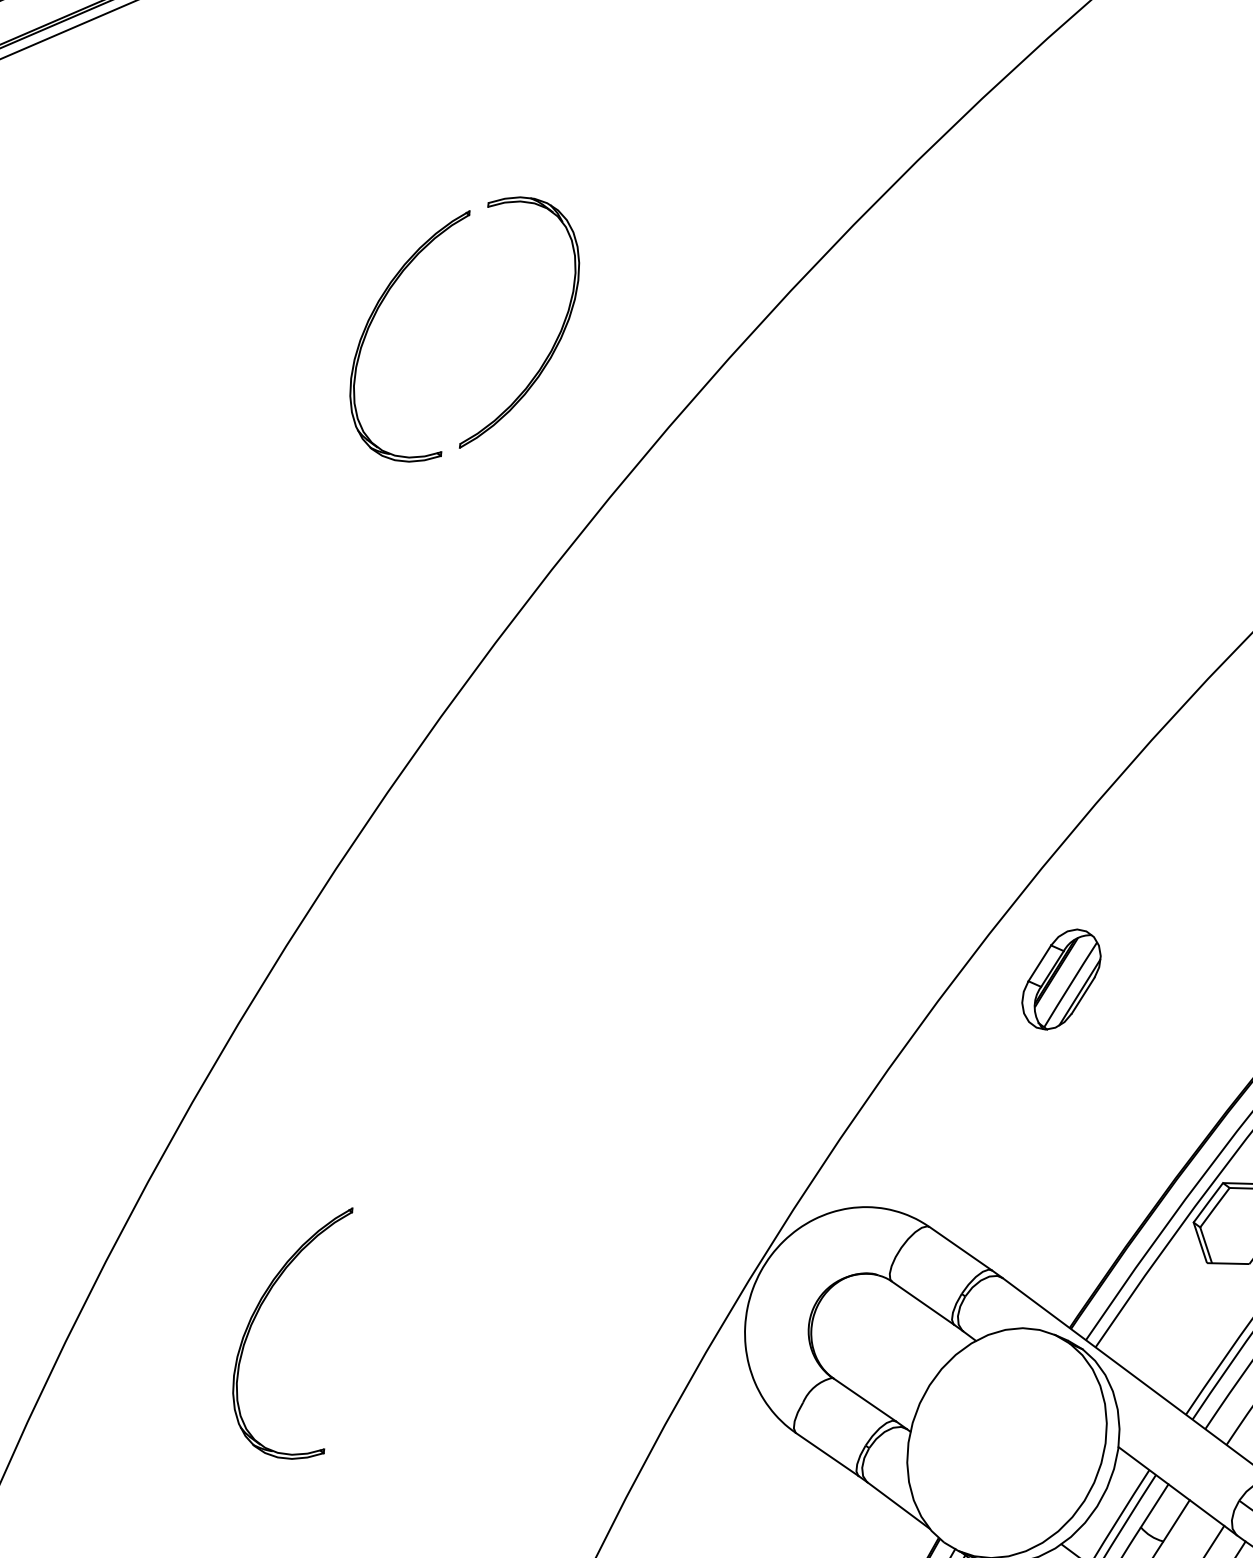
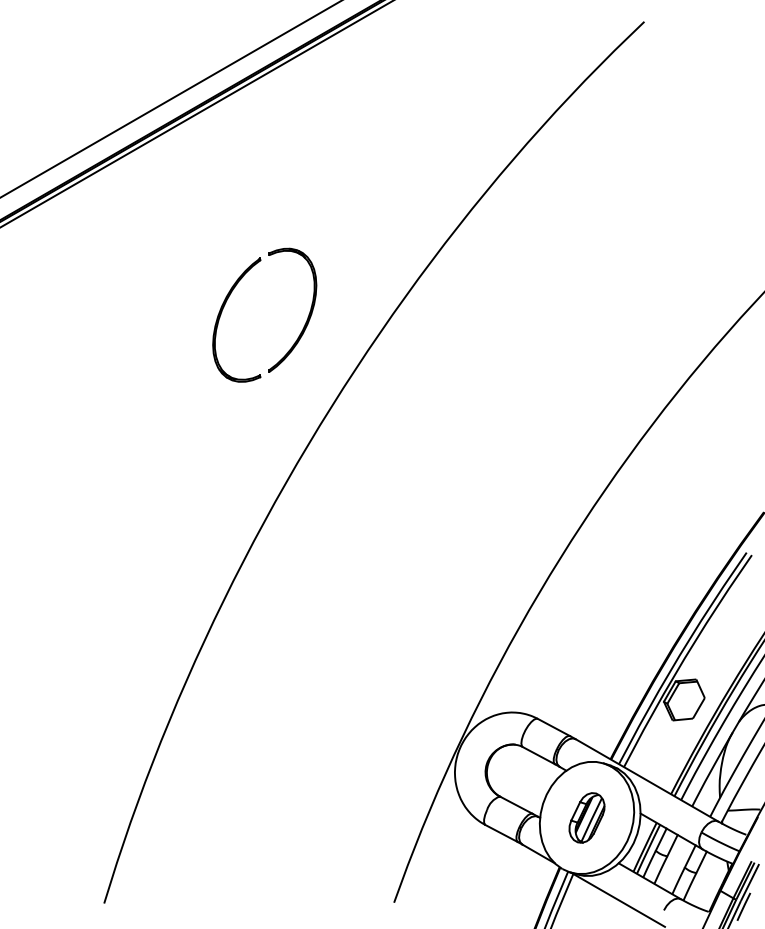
part: (1060, 978) -> (586, 817), moved
part: (258, 1316) -> (221, 799), removed

